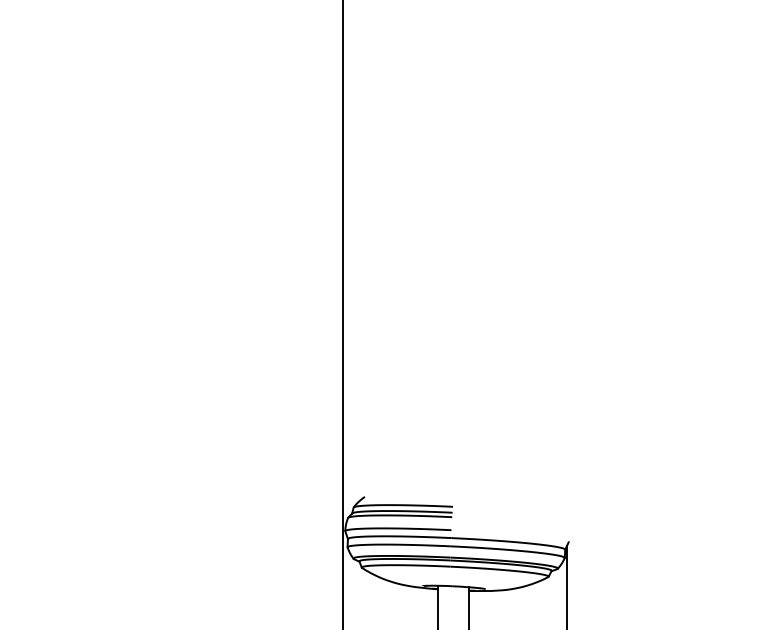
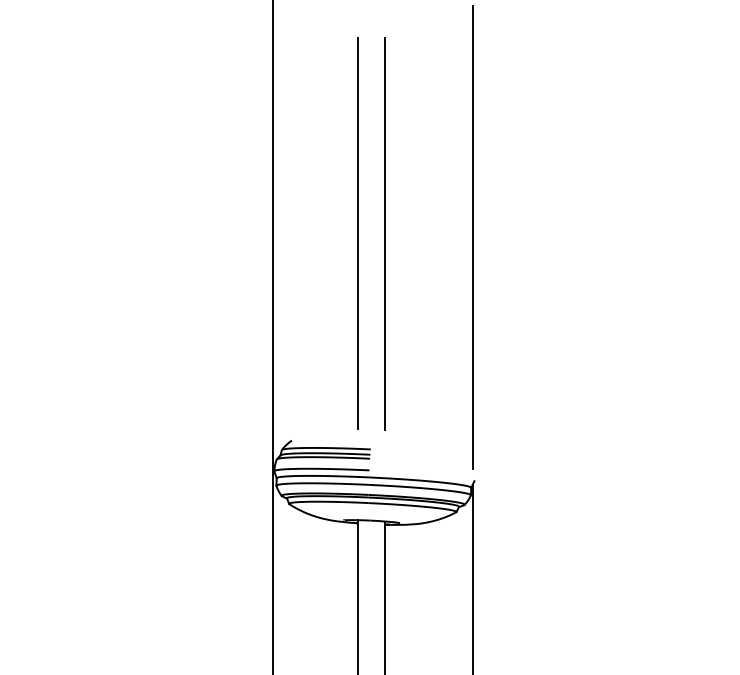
line: (438, 265) -> (357, 233), added
line: (469, 266) -> (385, 234), added
line: (566, 270) -> (472, 237), added

